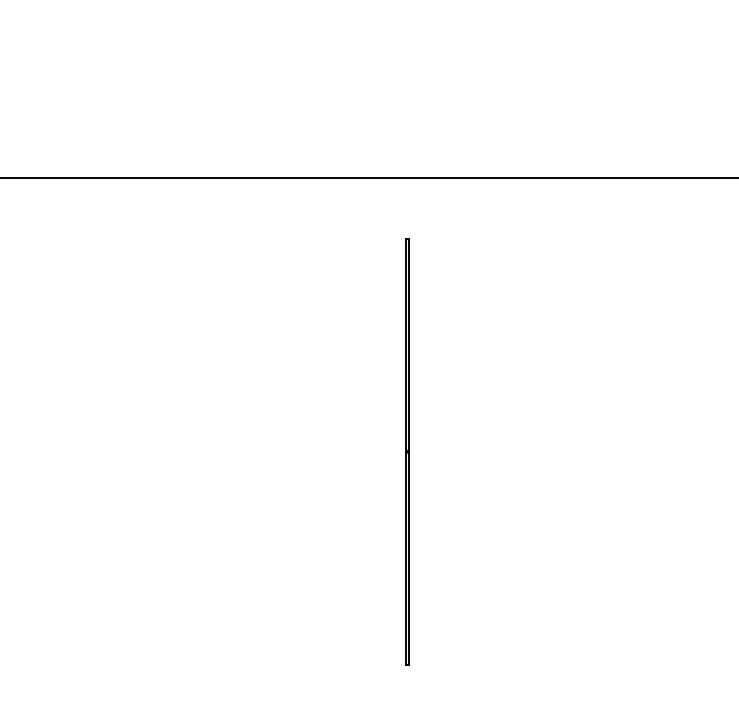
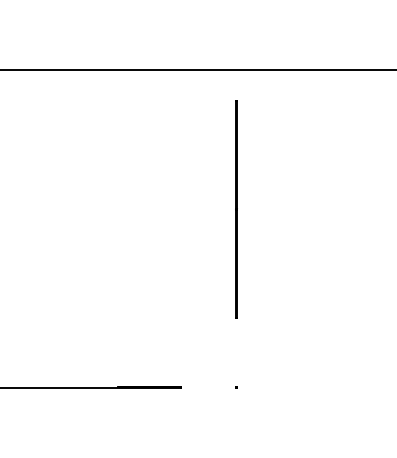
line: (408, 451) -> (236, 209), moved

